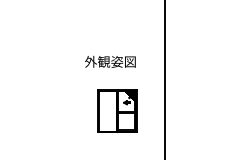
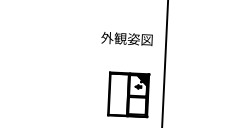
text: (110, 61) -> (127, 38), moved
part: (117, 110) -> (128, 94), moved

